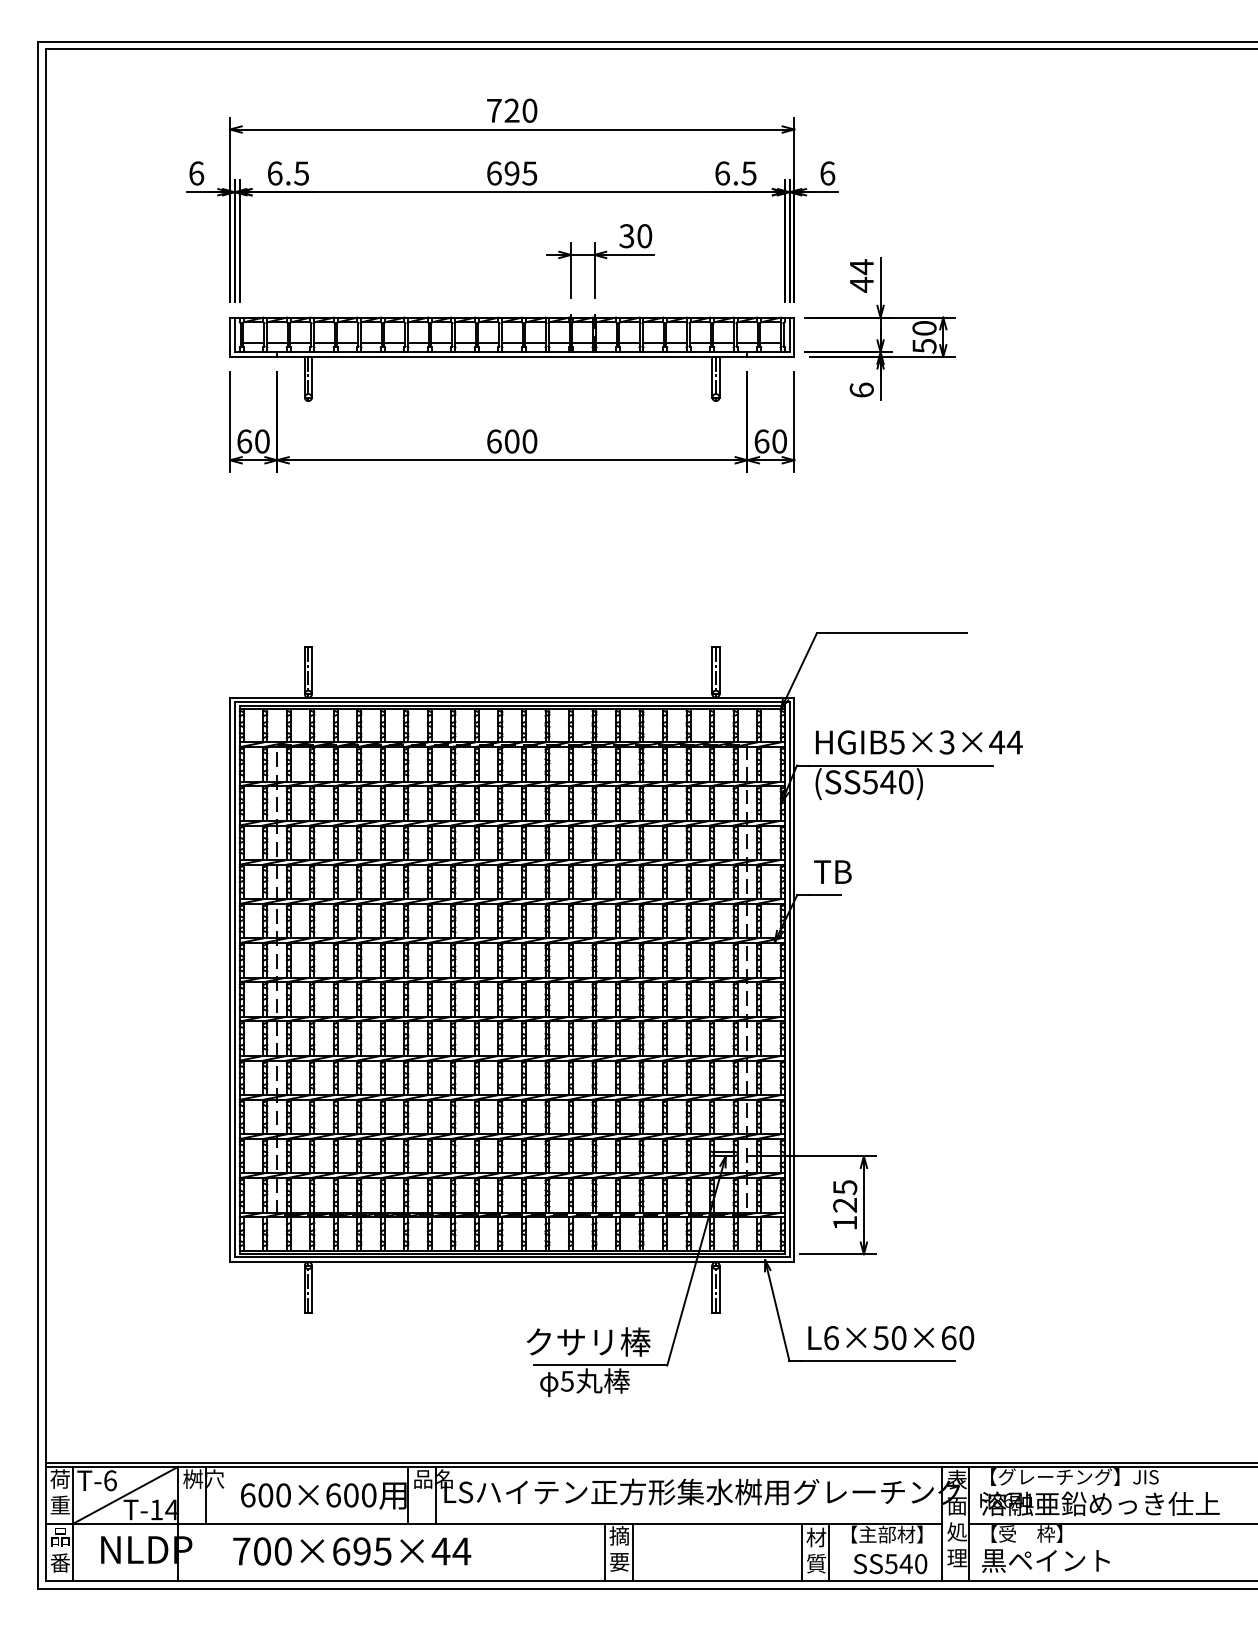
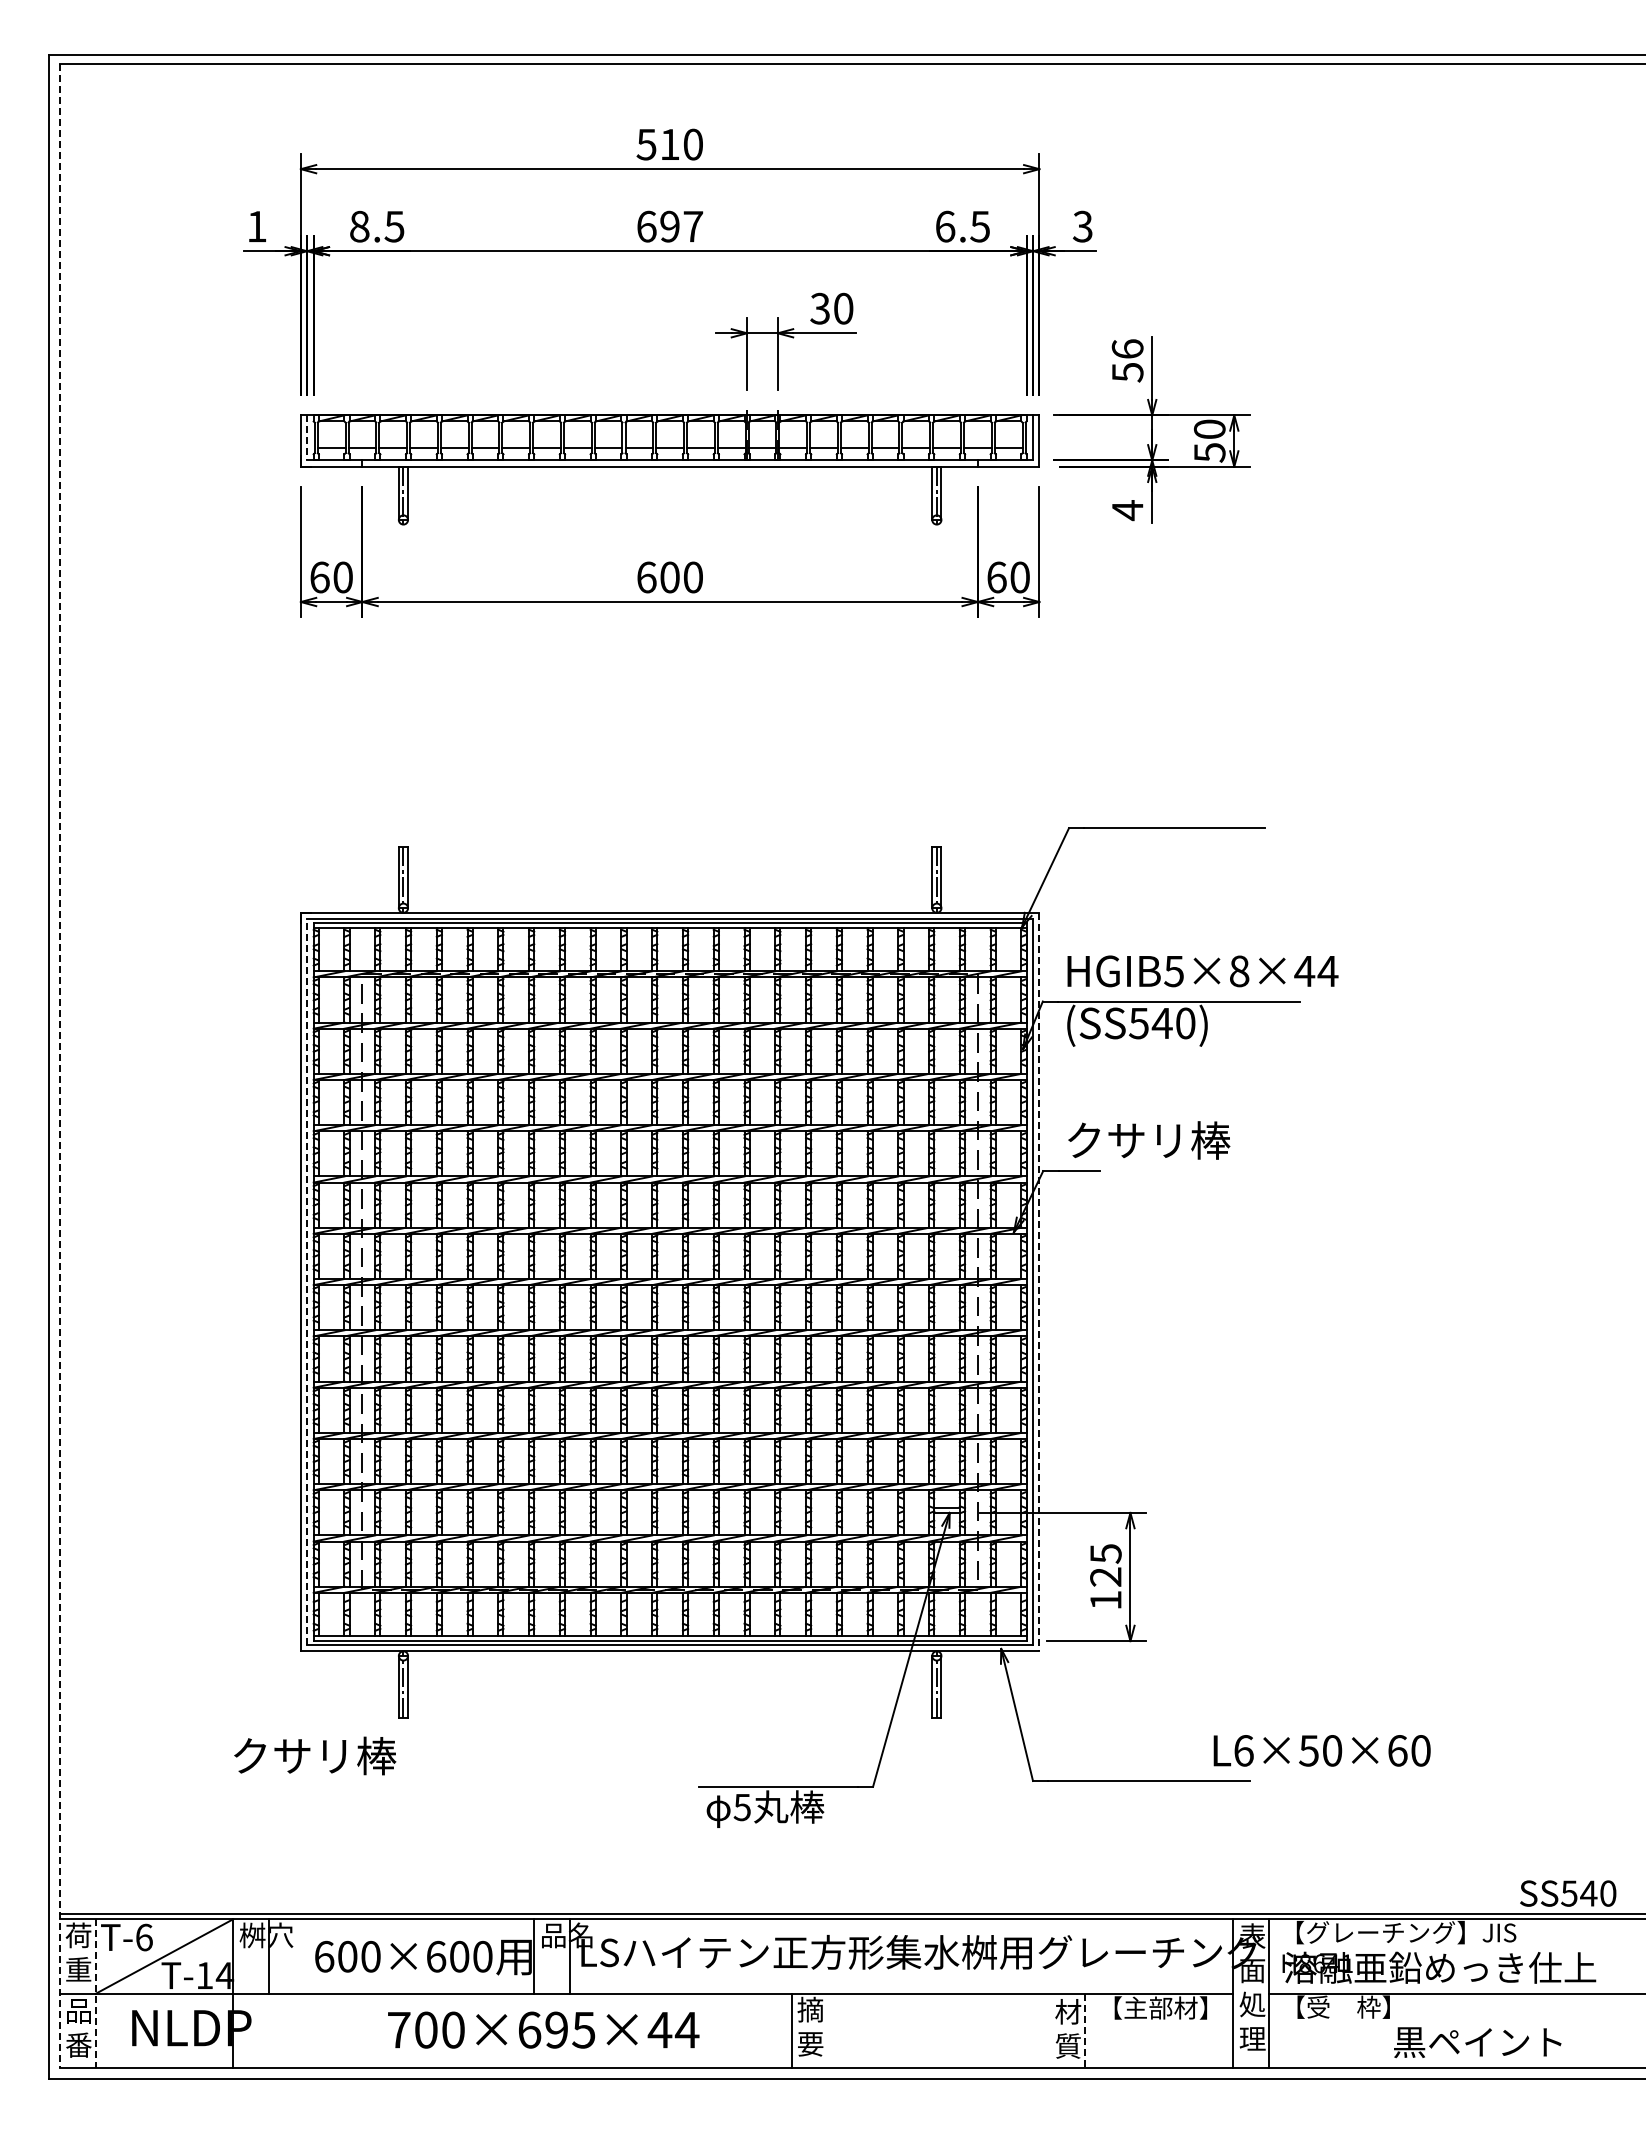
text: (502, 110) -> (657, 144), 720 -> 510
text: (196, 173) -> (256, 226), 6 -> 1
text: (274, 173) -> (359, 226), 6.5 -> 8.5
text: (530, 173) -> (693, 226), 695 -> 697
text: (827, 173) -> (1082, 226), 6 -> 3
text: (861, 275) -> (1127, 360), 44 -> 56
line: (235, 334) -> (307, 437), solid -> dashed
text: (861, 390) -> (1127, 510), 6 -> 4
text: (947, 742) -> (1239, 971), HGIB5×3×44 -> HGIB5×8×44
line: (45, 815) -> (59, 1066), solid -> dashed
text: (876, 871) -> (1147, 1140), TB -> クサリ棒
line: (235, 979) -> (307, 1281), solid -> dashed
line: (794, 980) -> (1039, 1282), solid -> dashed
text: (890, 1337) -> (1321, 1750), moved
text: (588, 1341) -> (315, 1755), moved
line: (73, 1523) -> (95, 1993), solid -> dashed
text: (352, 1551) -> (543, 2029), moved
line: (632, 1551) -> (827, 2030), removed
line: (802, 1551) -> (1049, 2030), removed
line: (829, 1552) -> (1085, 2031), solid -> dashed
text: (1045, 1560) -> (1477, 2042), moved
text: (890, 1563) -> (1568, 1893), moved

